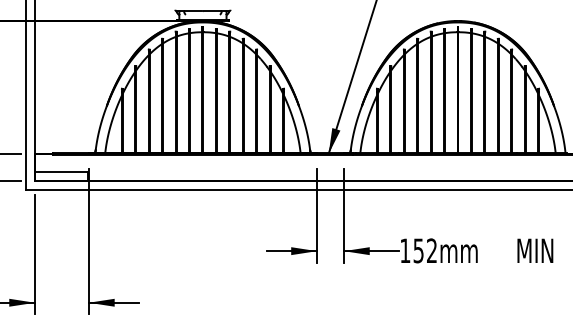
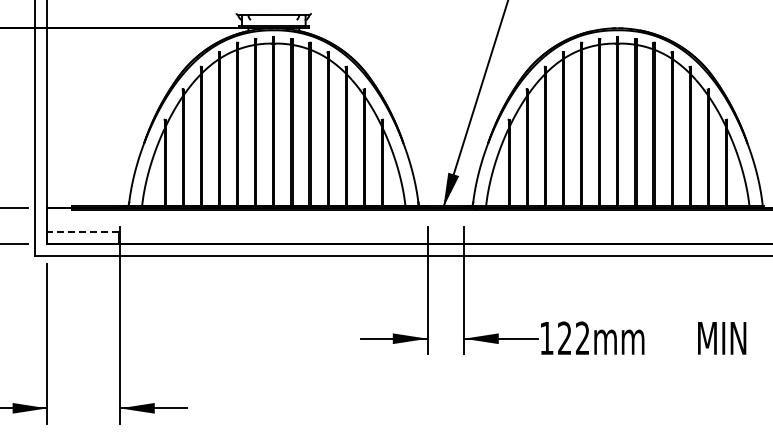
line: (61, 171) -> (83, 231), solid -> dashed
text: (418, 250) -> (564, 338), 152mm -> 122mm

